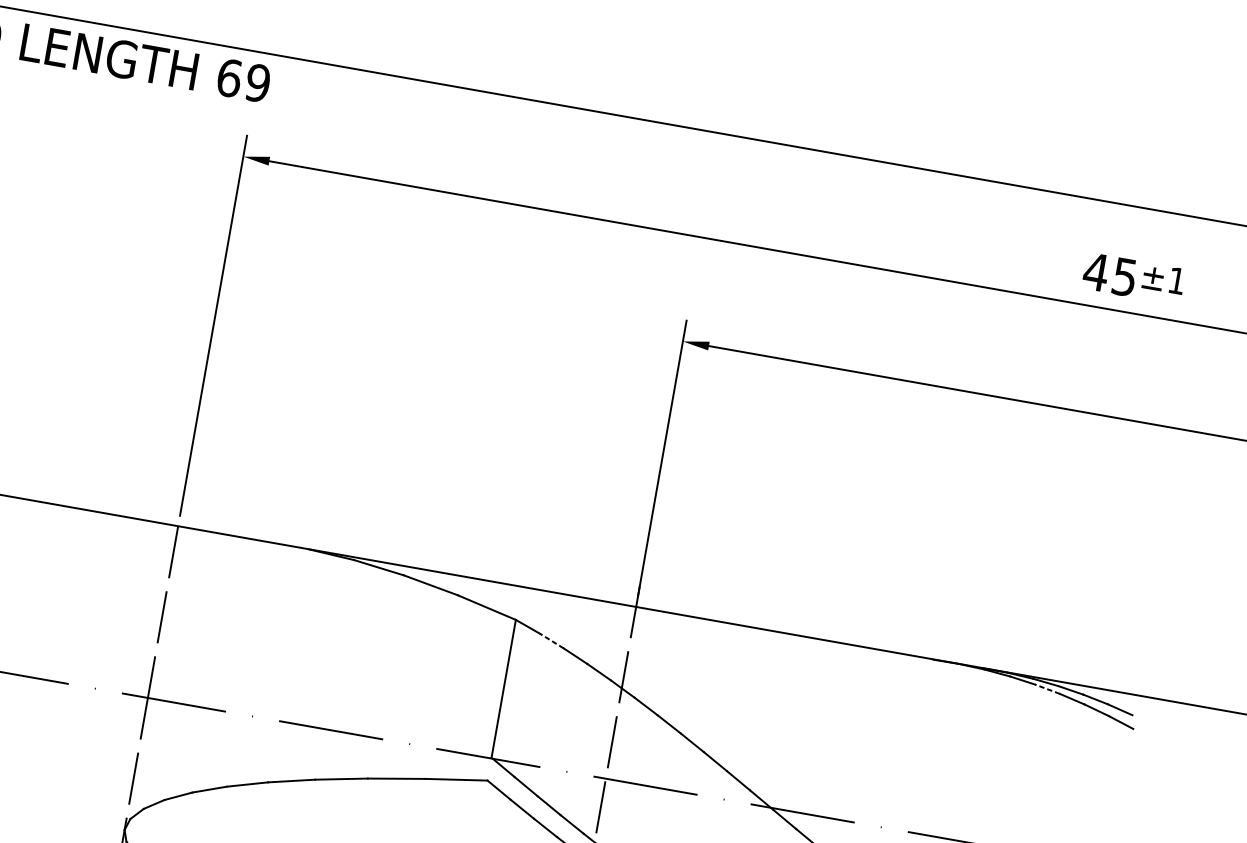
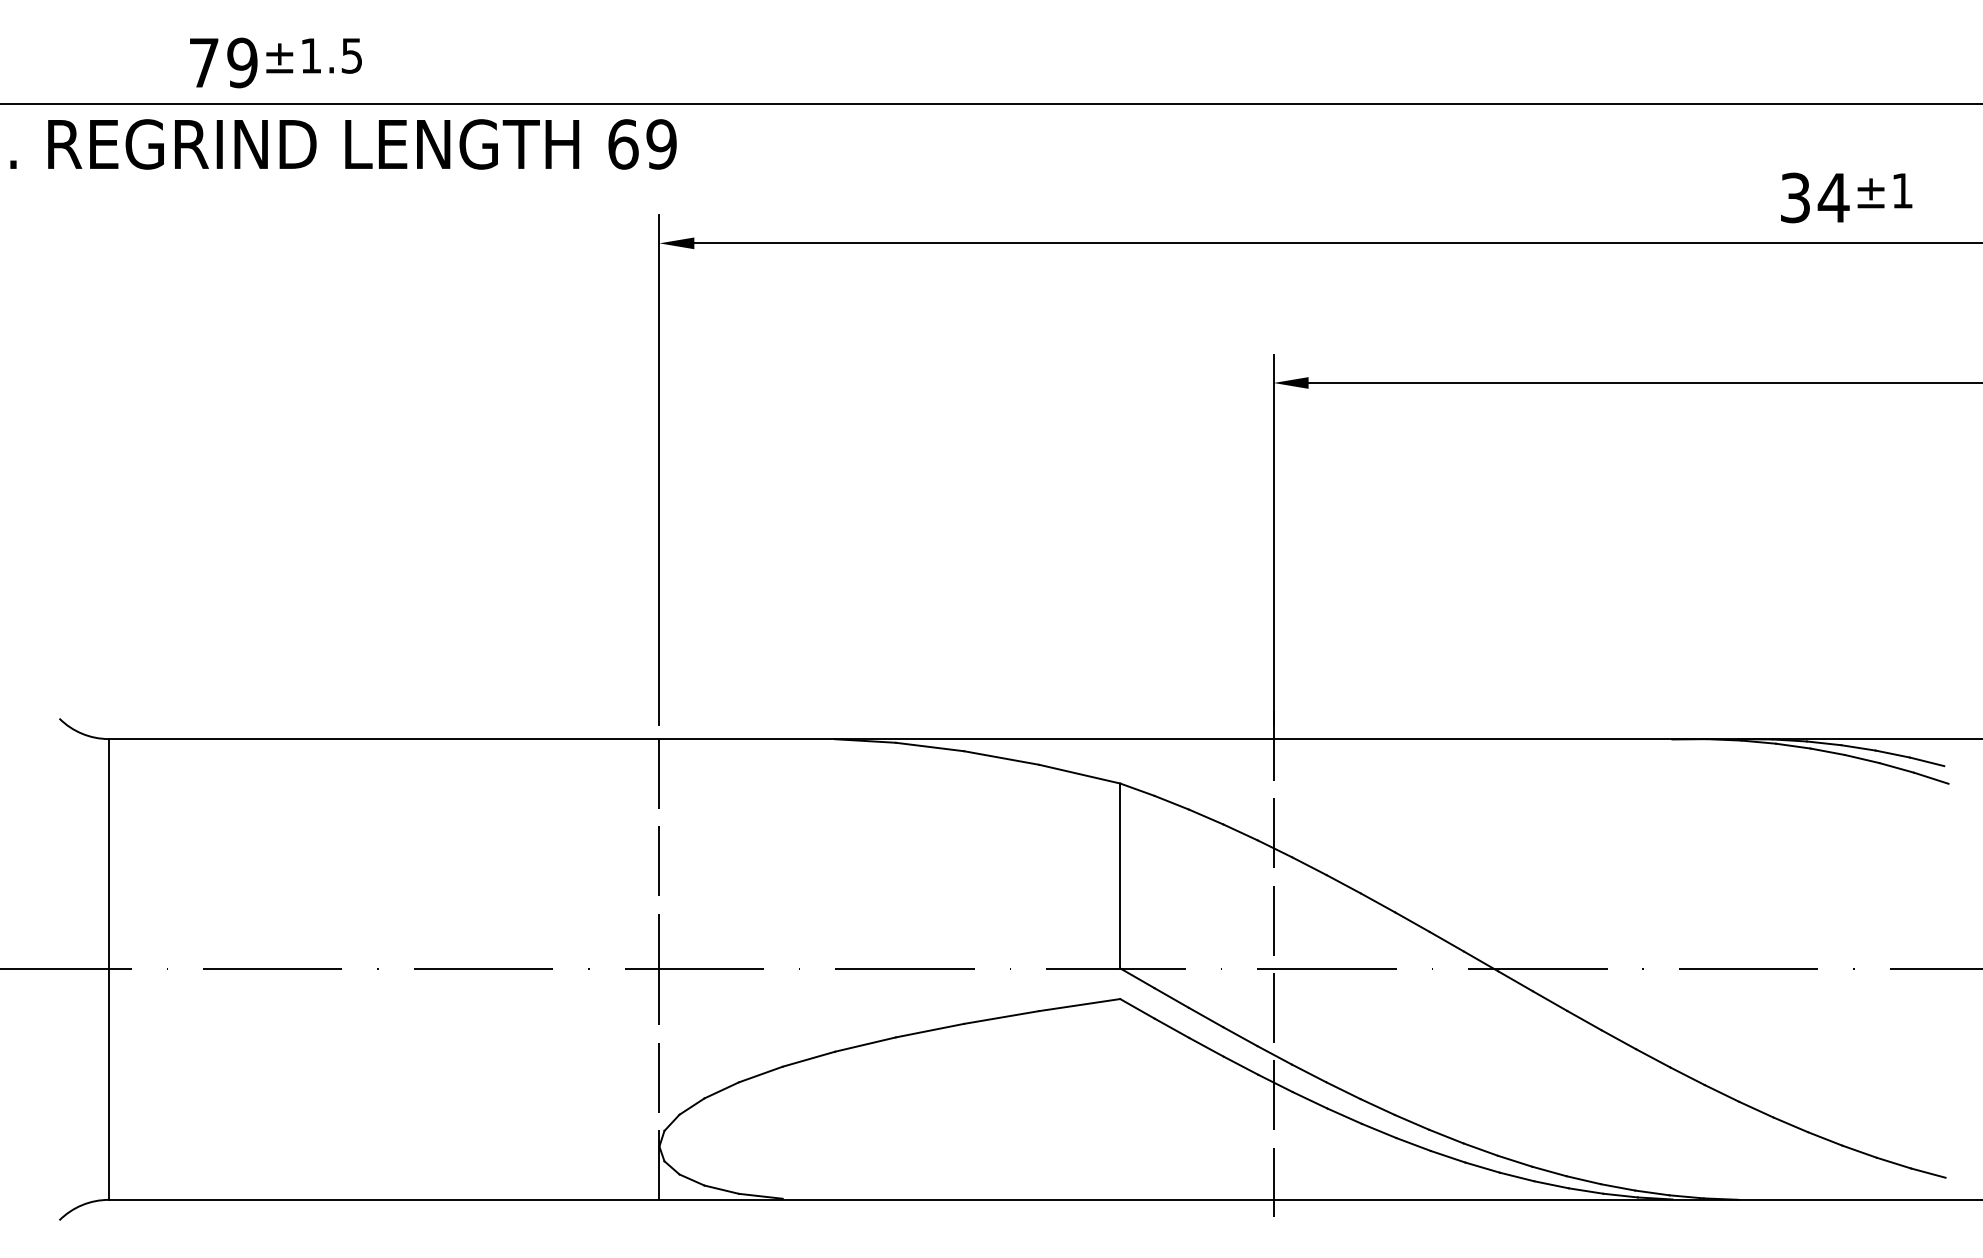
text: (1110, 274) -> (1814, 197), 45 -> 34
line: (551, 640) -> (1171, 802), dashed -> solid
line: (1047, 689) -> (1827, 751), dashed -> solid

